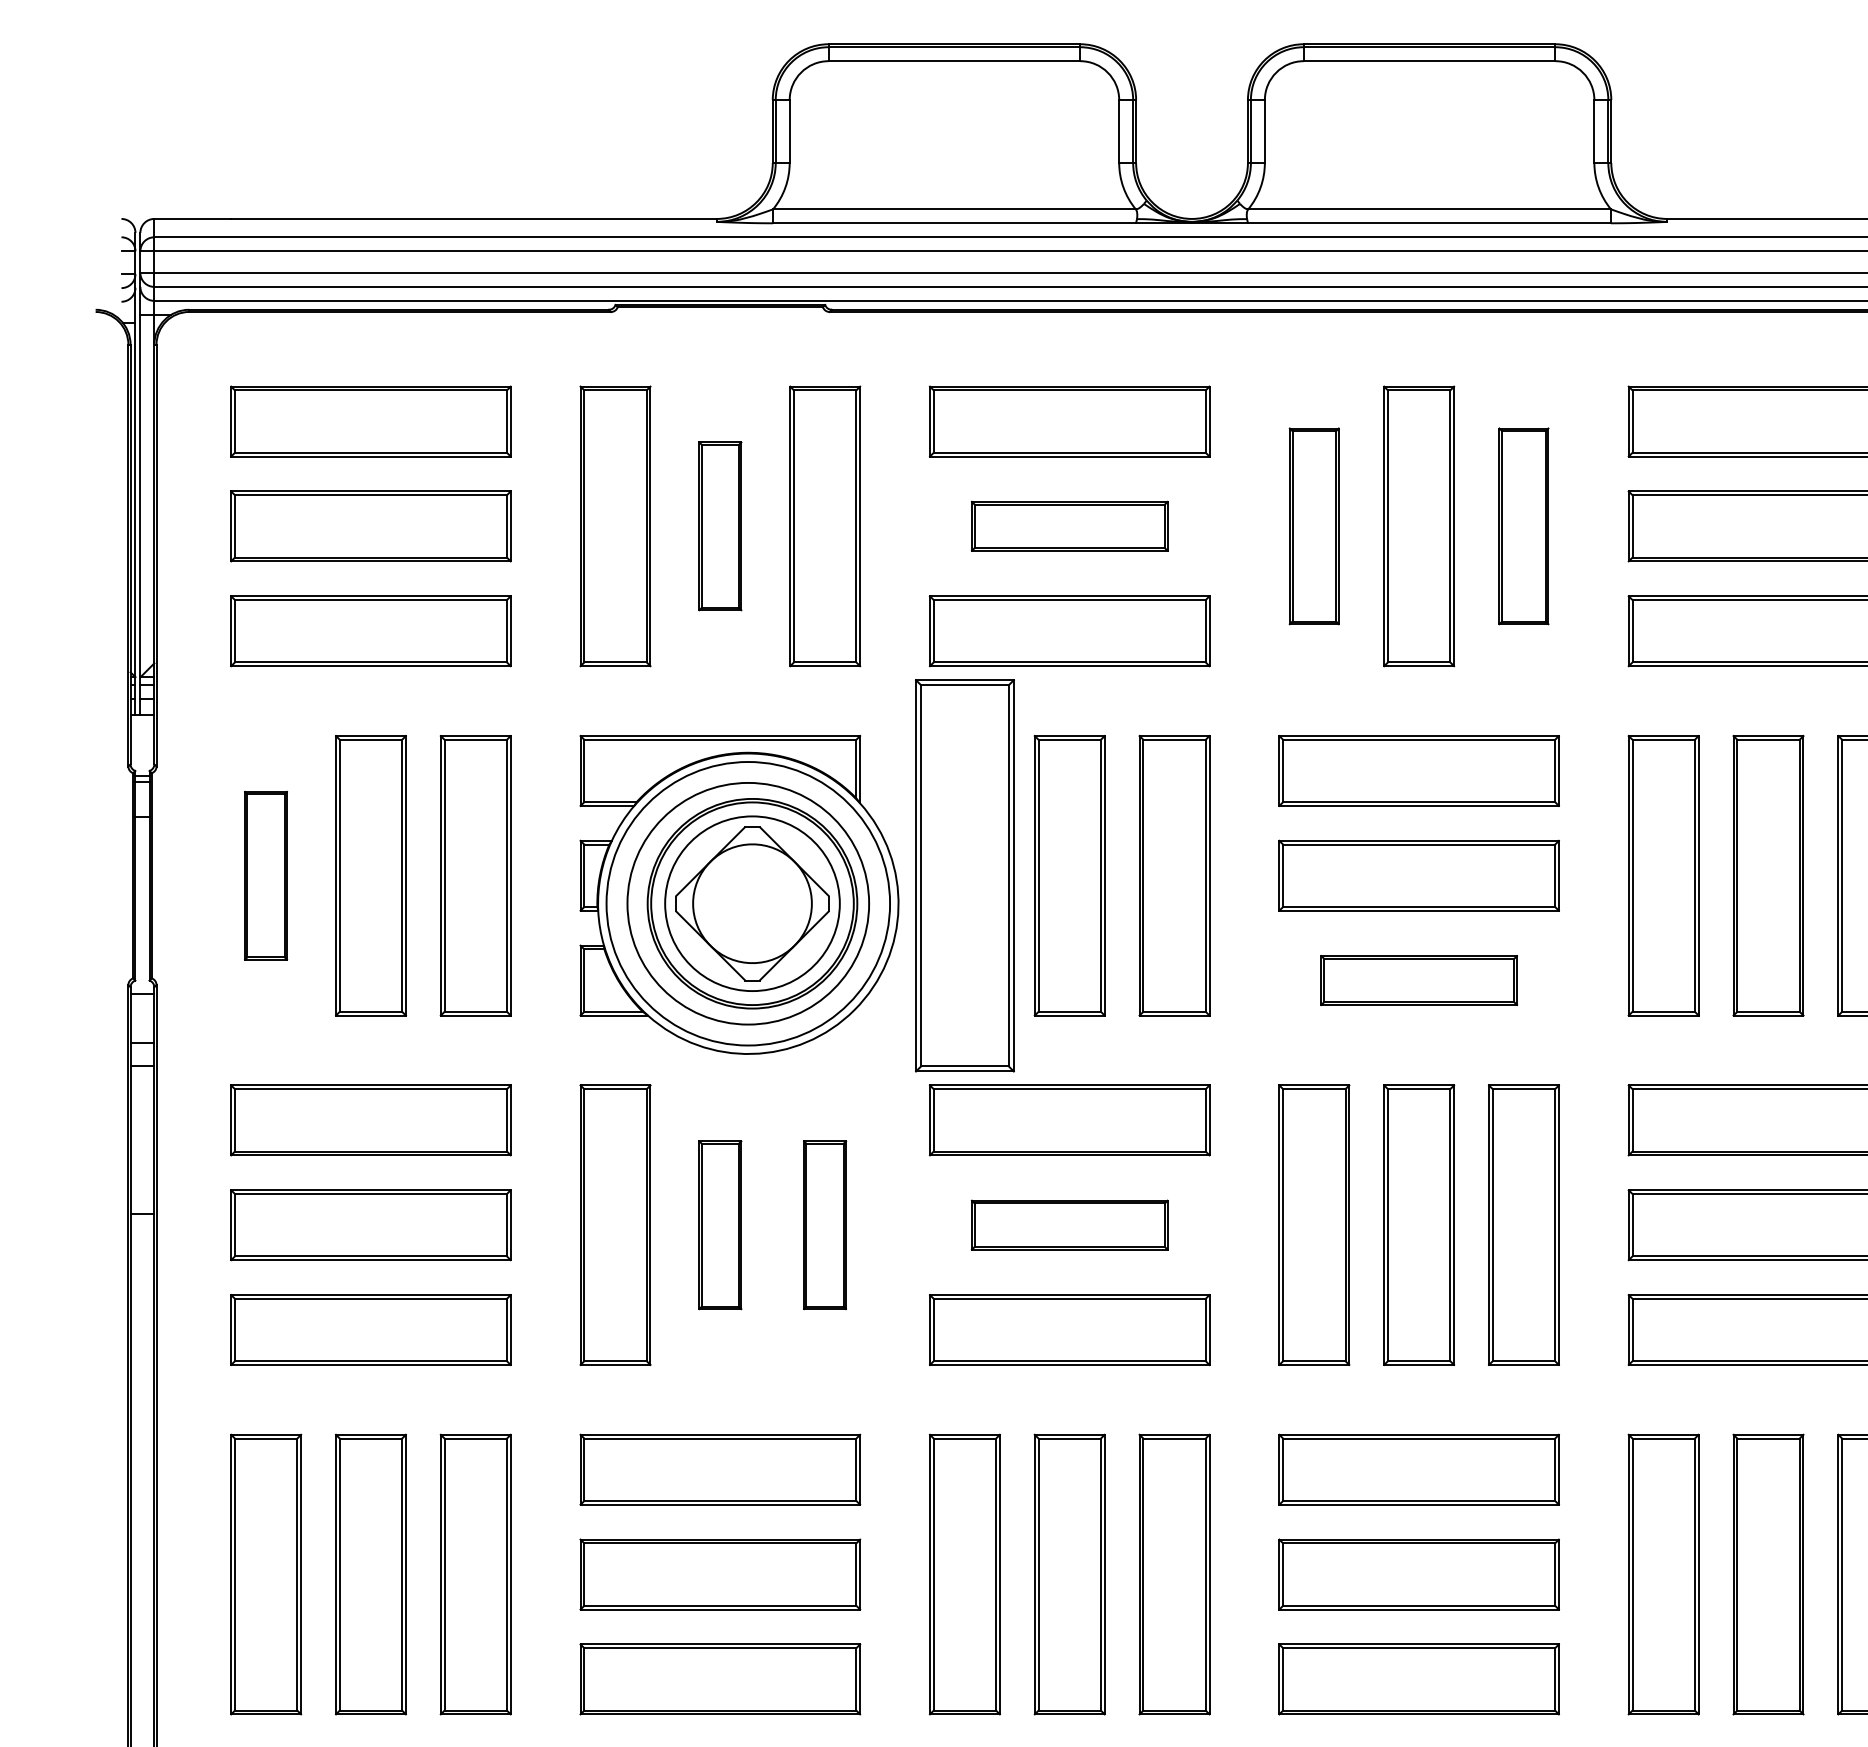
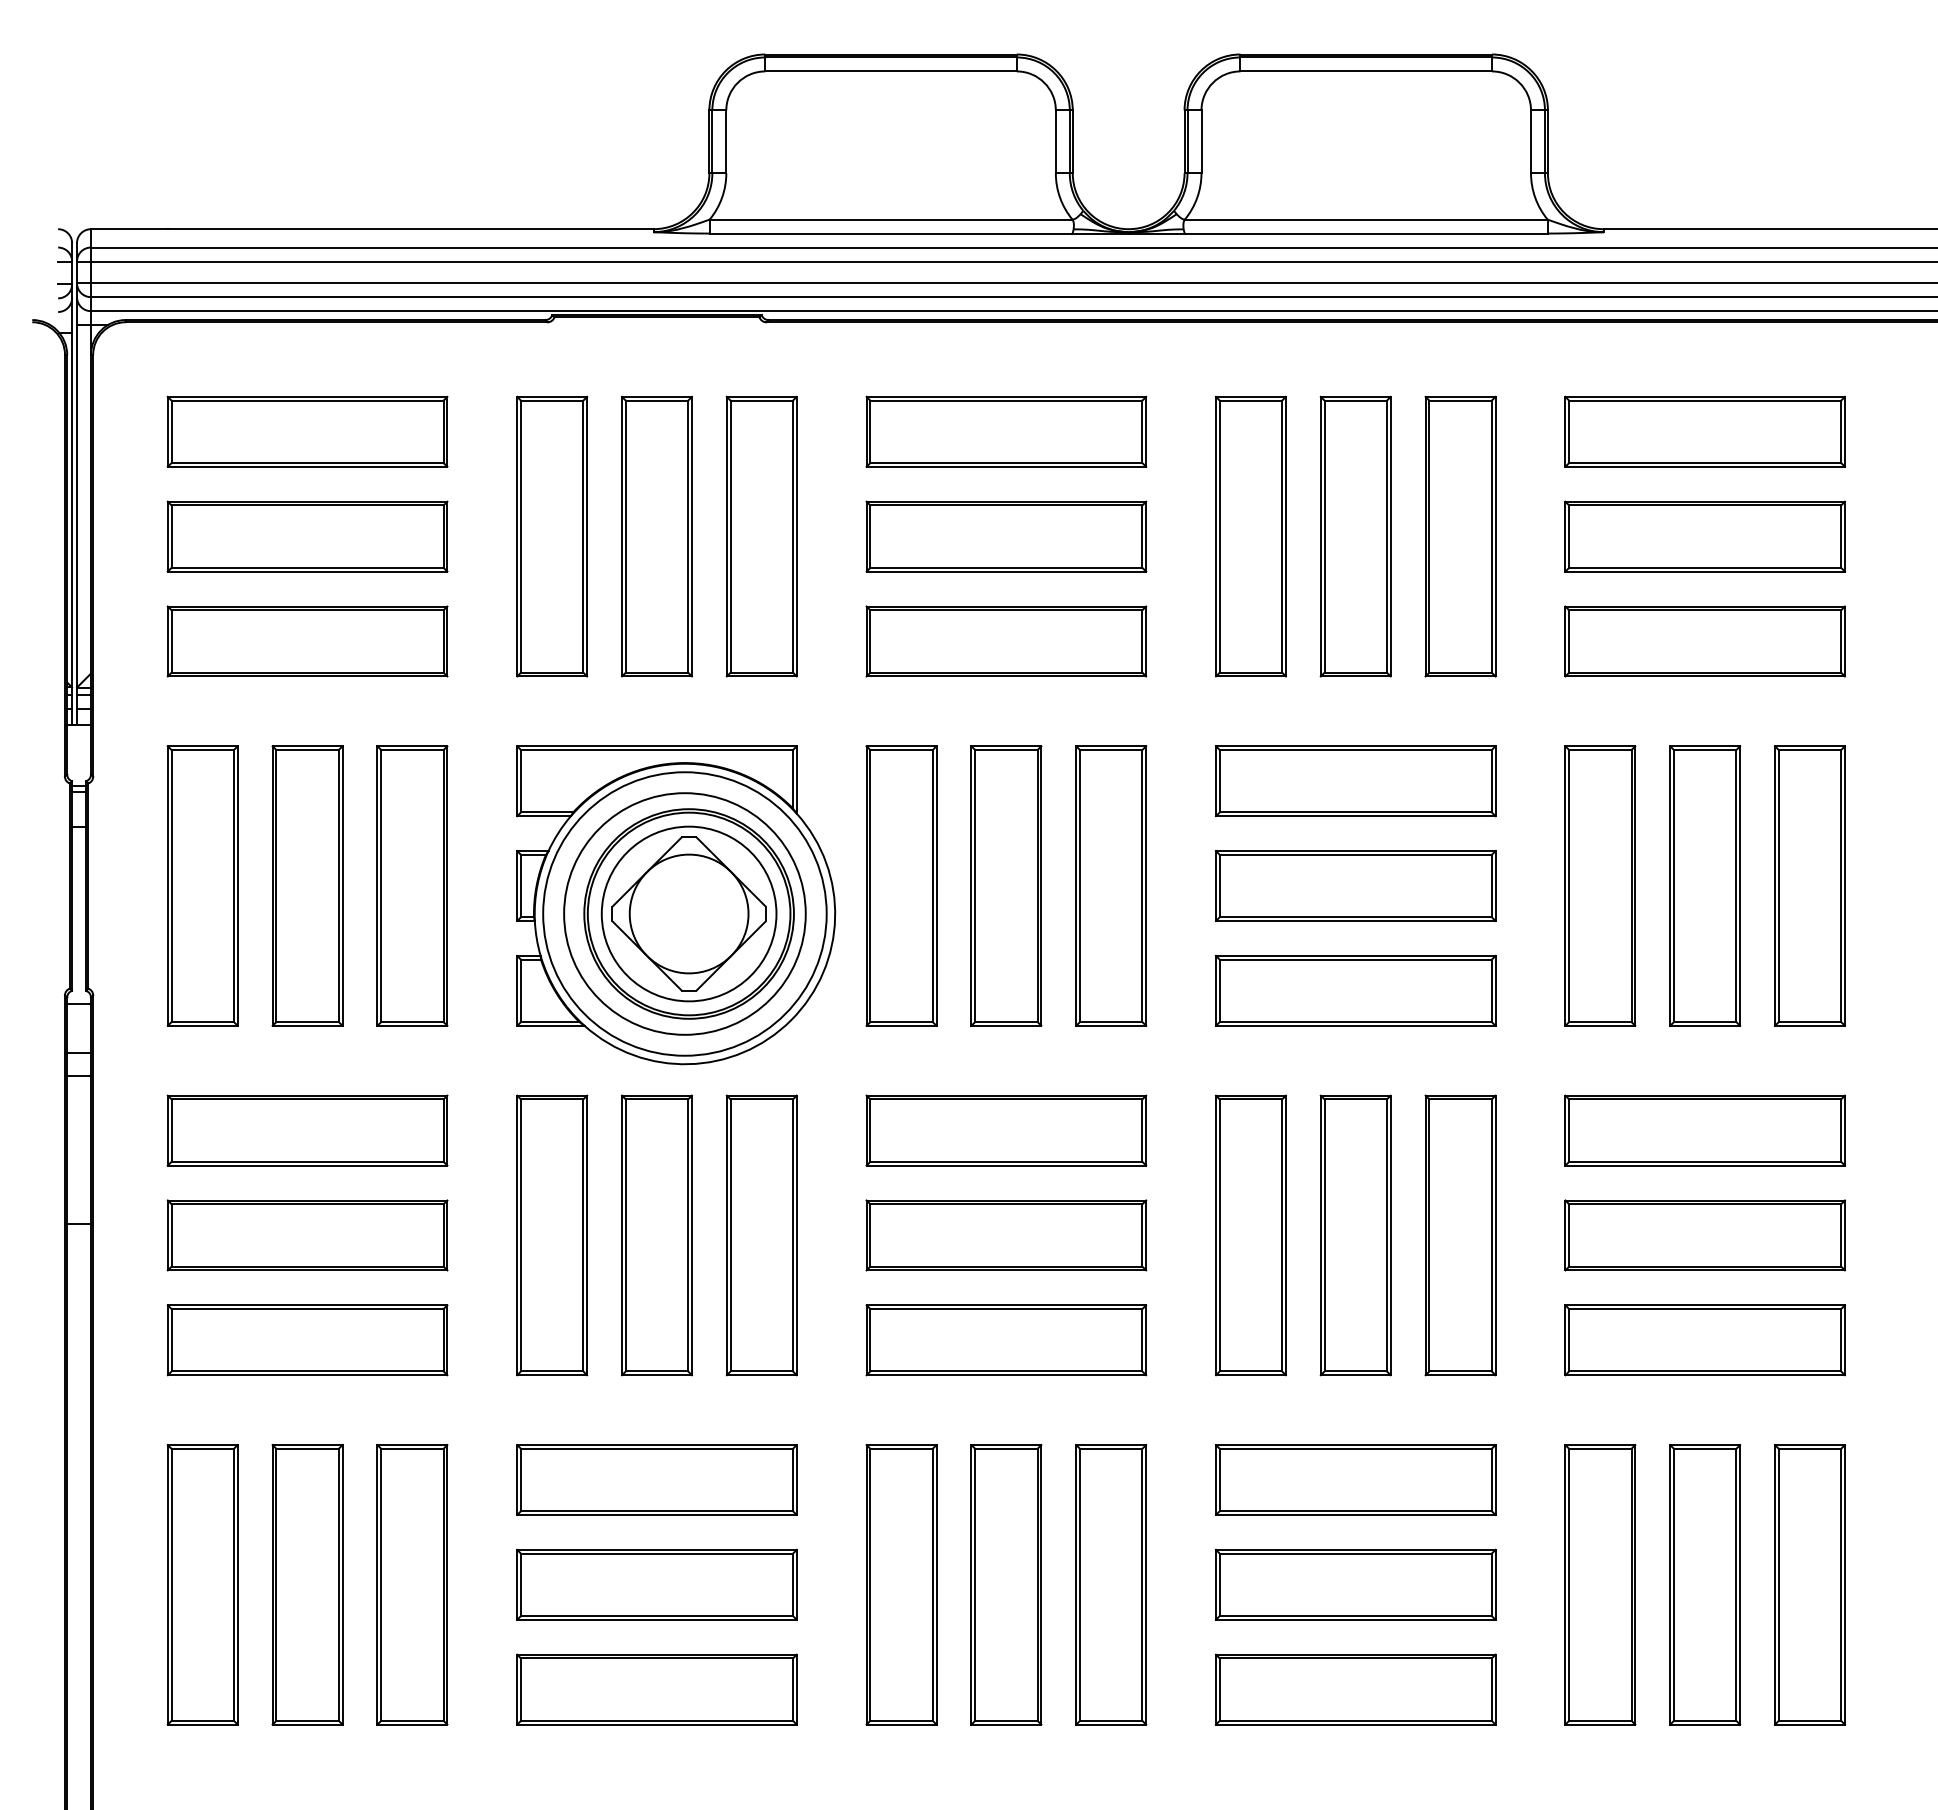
part: (719, 526) -> (656, 536), size x1.67
part: (1069, 526) -> (1006, 536), size x1.43
part: (1313, 526) -> (1250, 536), size x1.43
part: (1523, 526) -> (1460, 536), size x1.43
part: (265, 875) -> (202, 885), size x1.67
part: (964, 875) -> (901, 885), size x0.71
part: (1418, 980) -> (1355, 990), size x1.43
part: (719, 1225) -> (656, 1235), size x1.67
part: (824, 1225) -> (761, 1235), size x1.67
part: (1069, 1225) -> (1006, 1235), size x1.43

